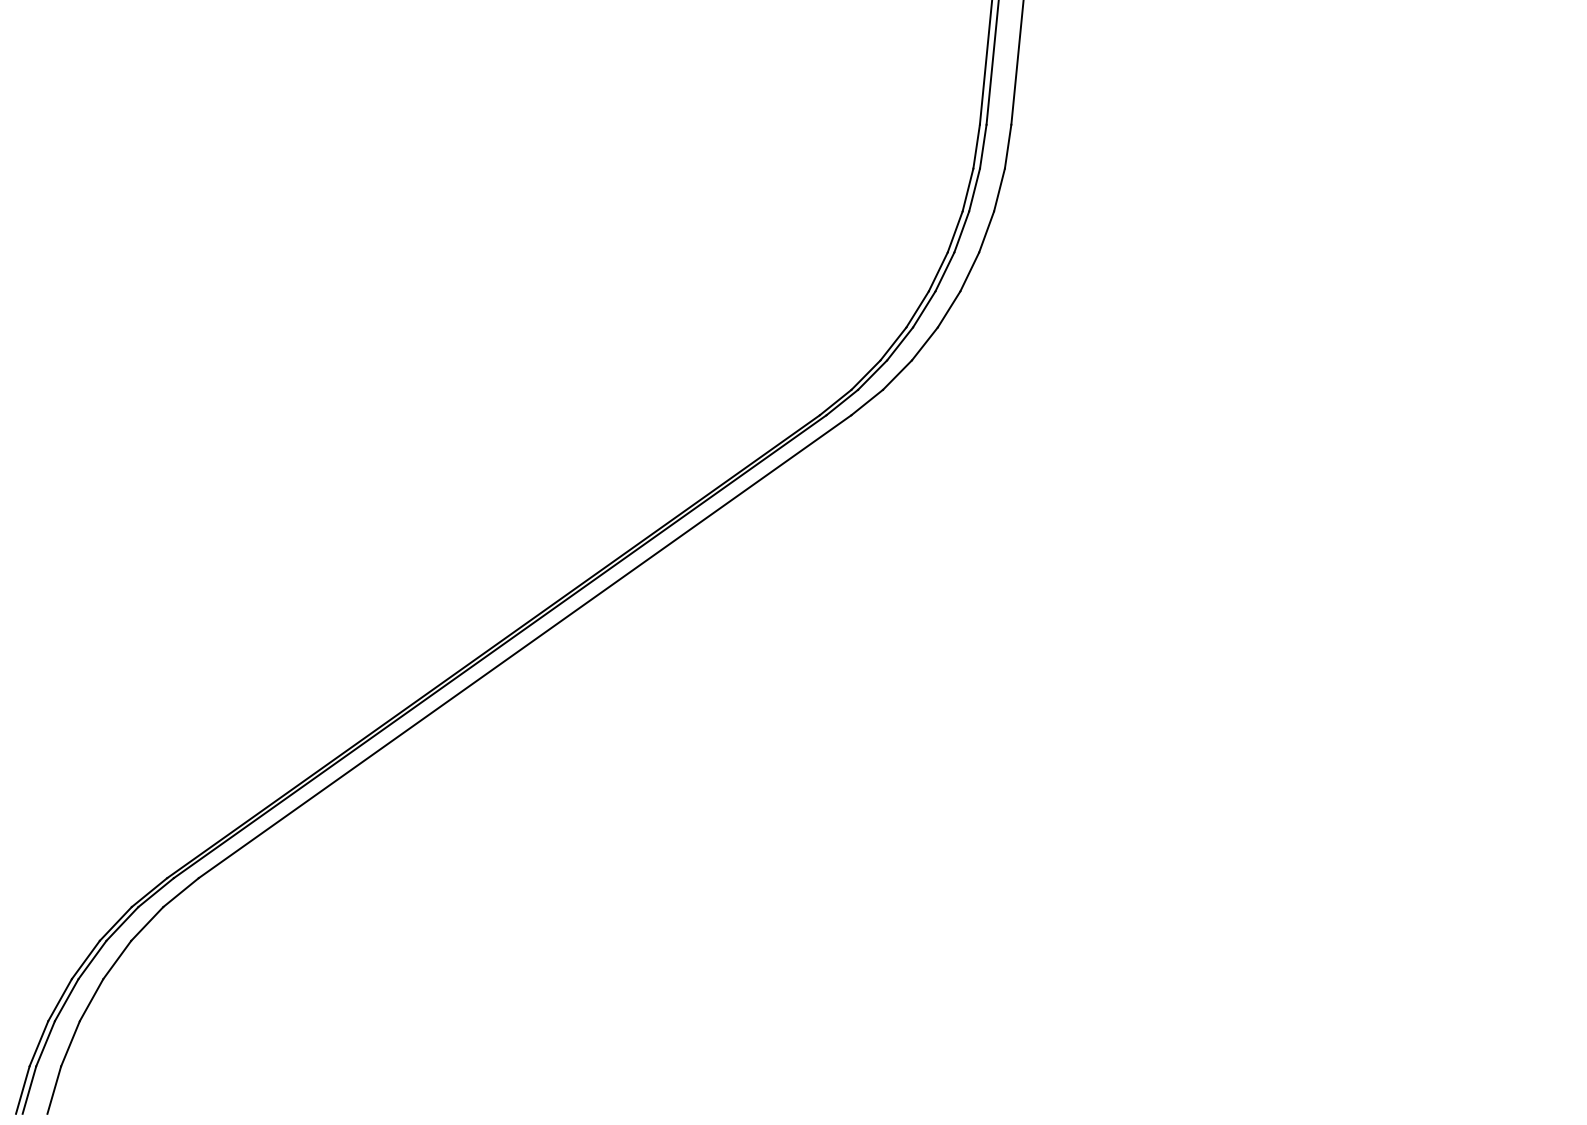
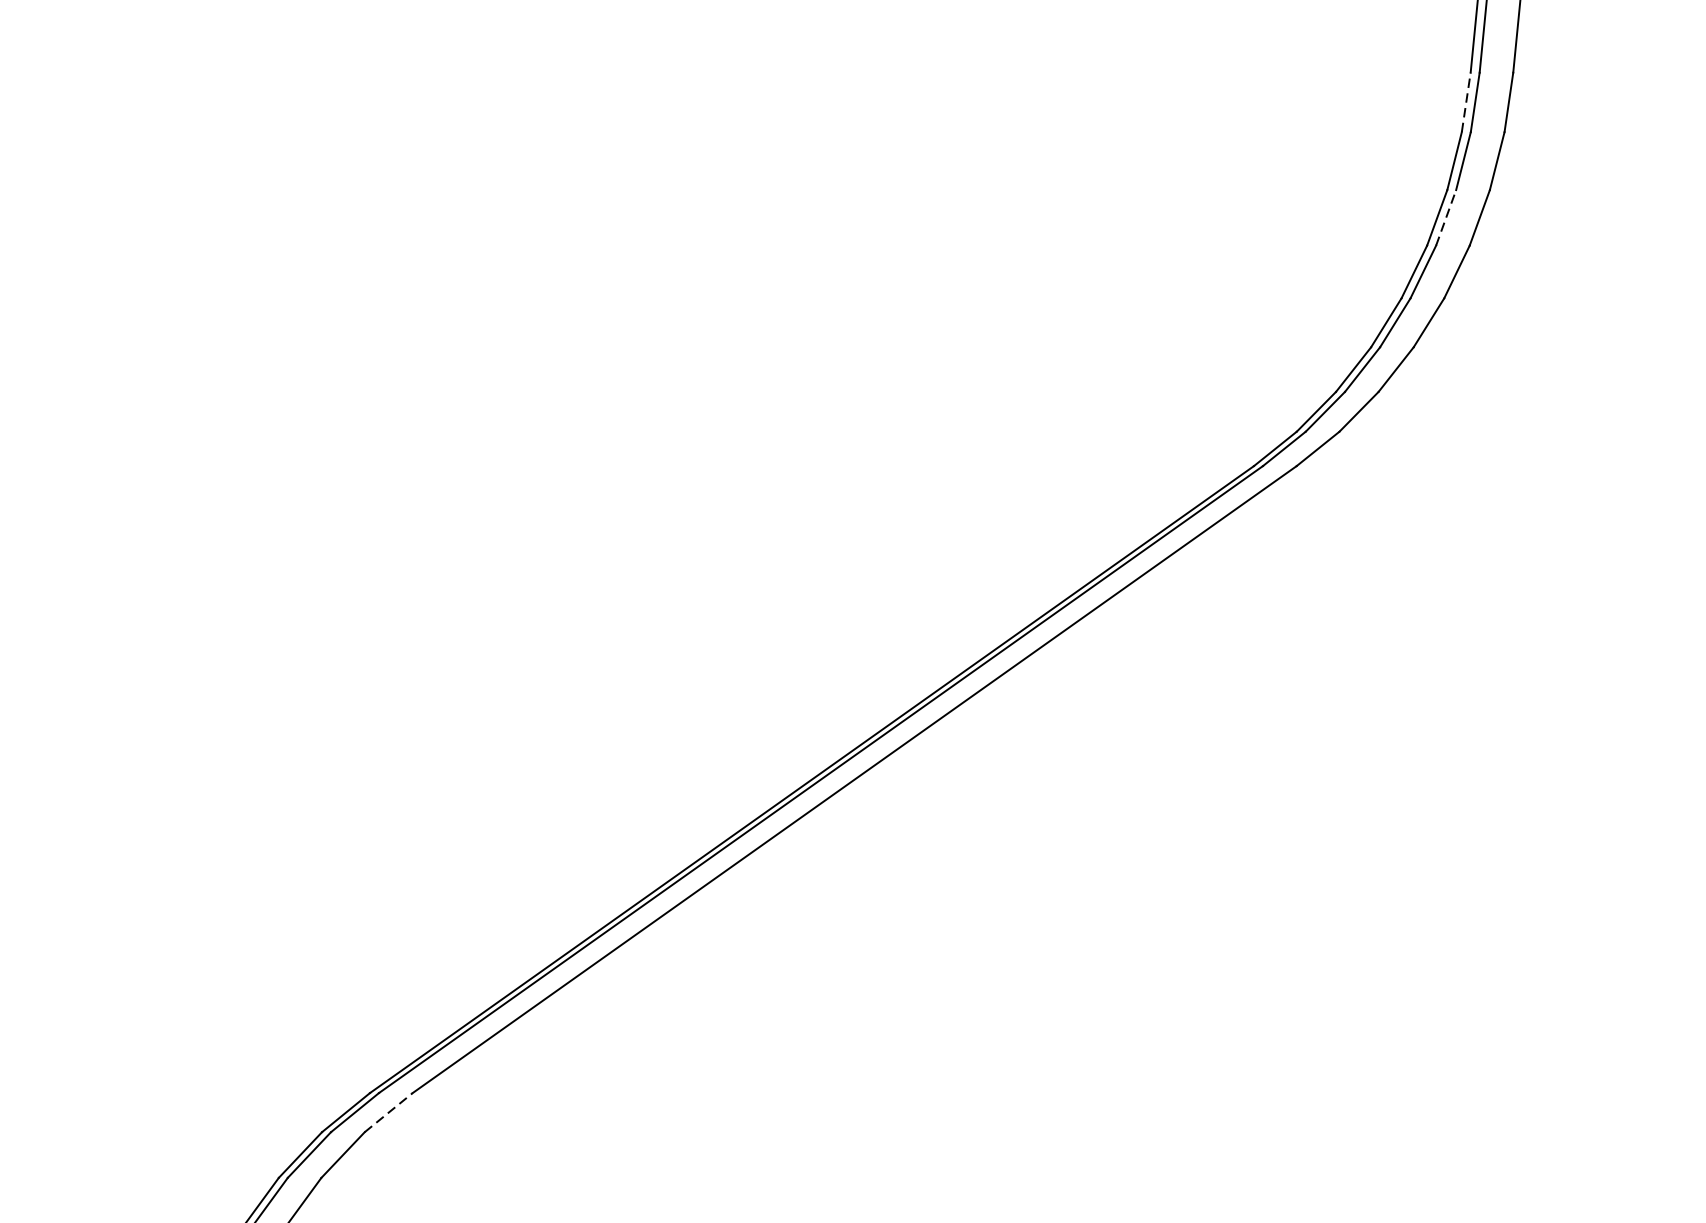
line: (976, 146) -> (1466, 102), solid -> dashed
line: (961, 231) -> (1445, 217), solid -> dashed
line: (181, 892) -> (389, 1112), solid -> dashed

